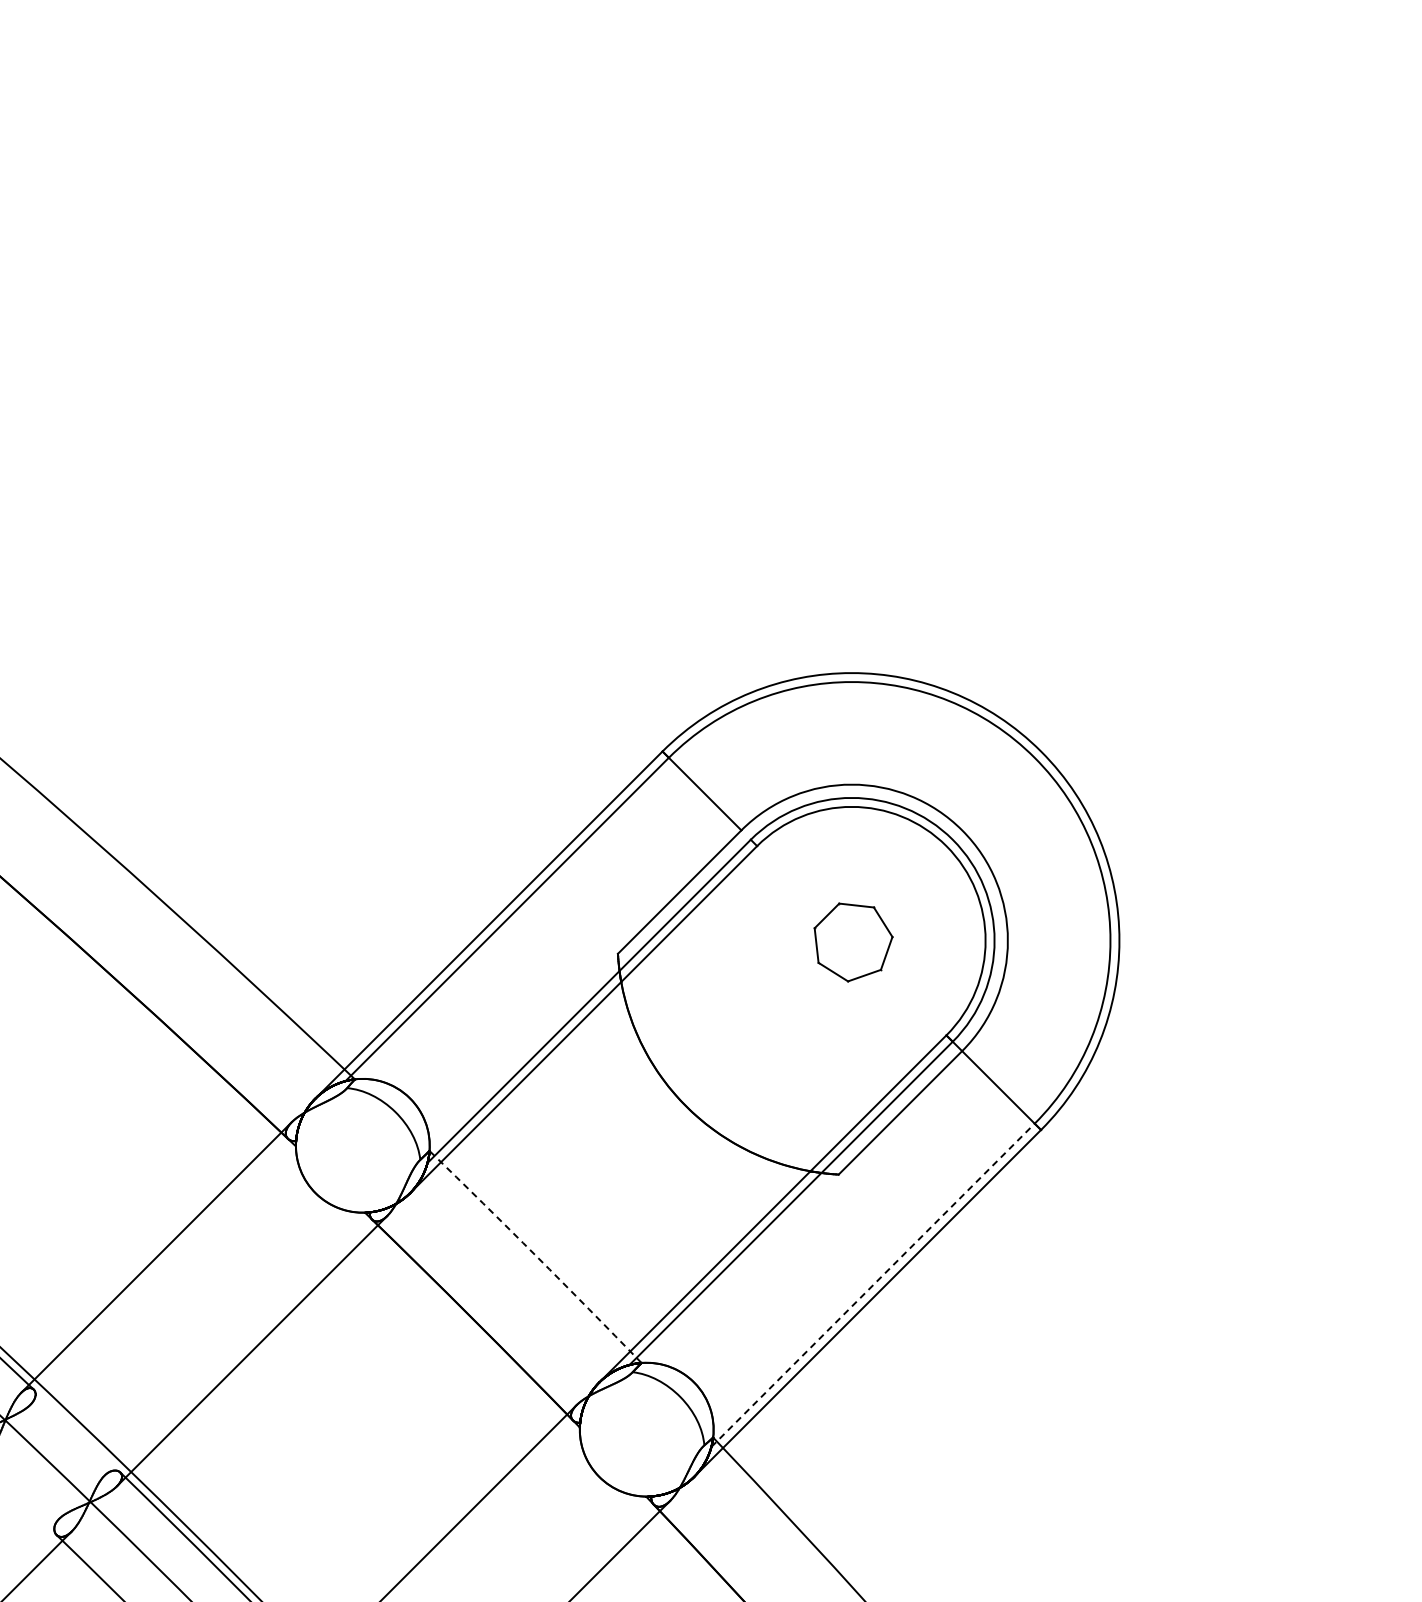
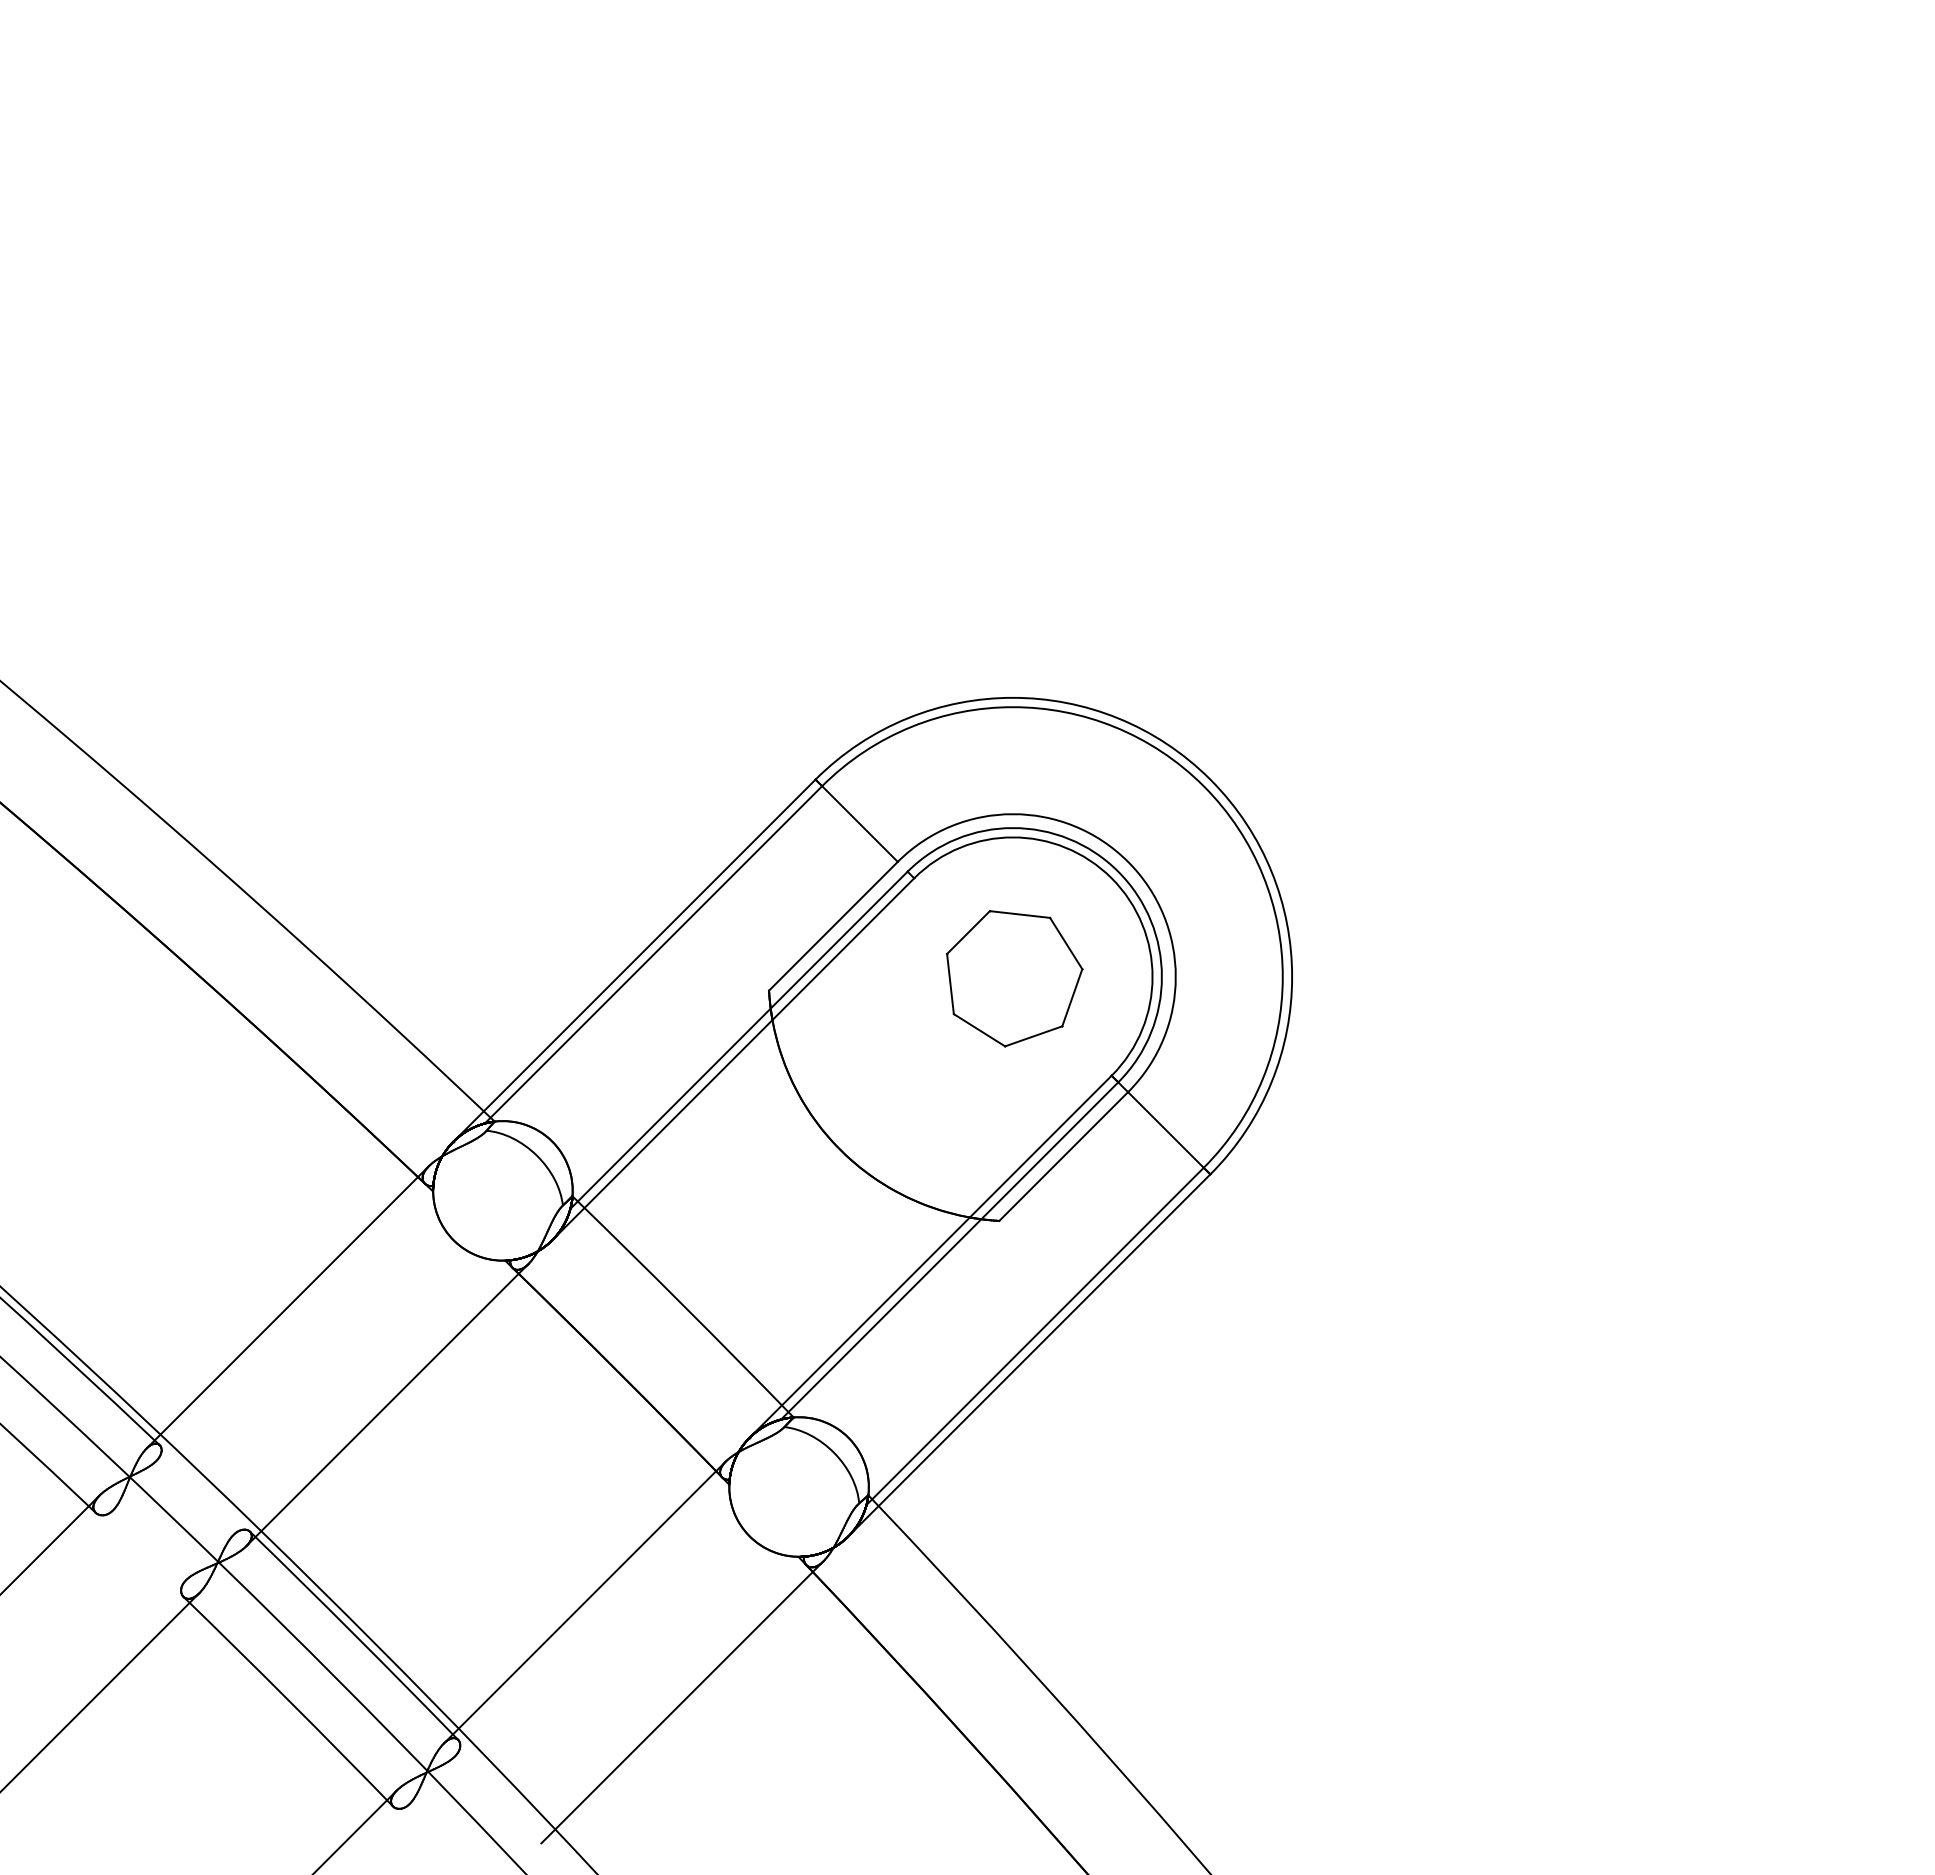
part: (853, 942) -> (1014, 978), size x1.67
arc: (535, 1256) -> (683, 1306), dashed -> solid
line: (873, 1285) -> (1035, 1336), dashed -> solid

